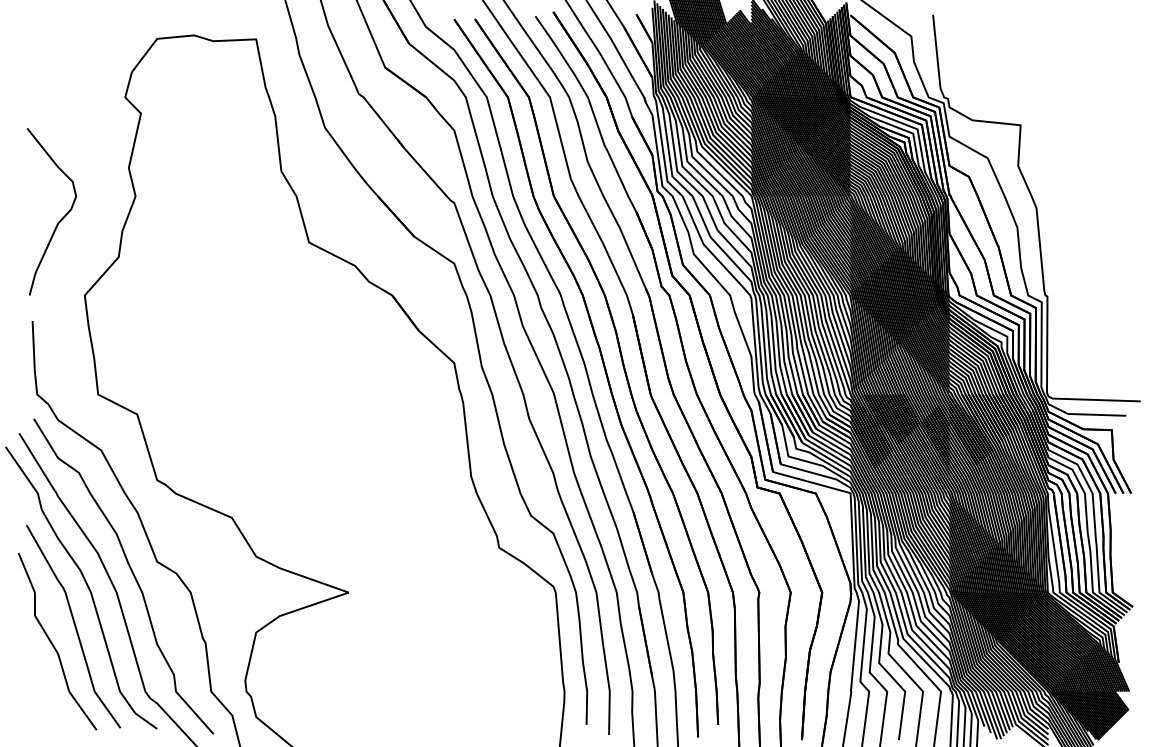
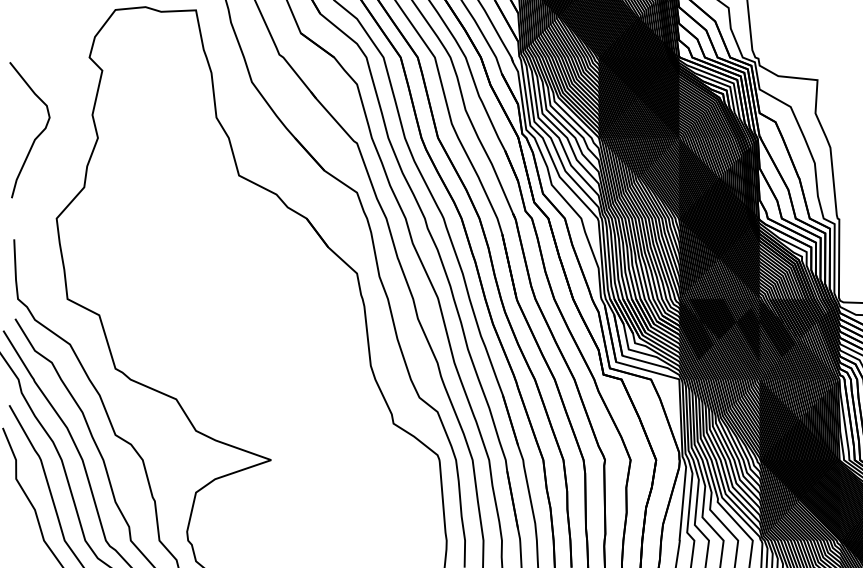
curve: (60, 219) -> (36, 136), moved

